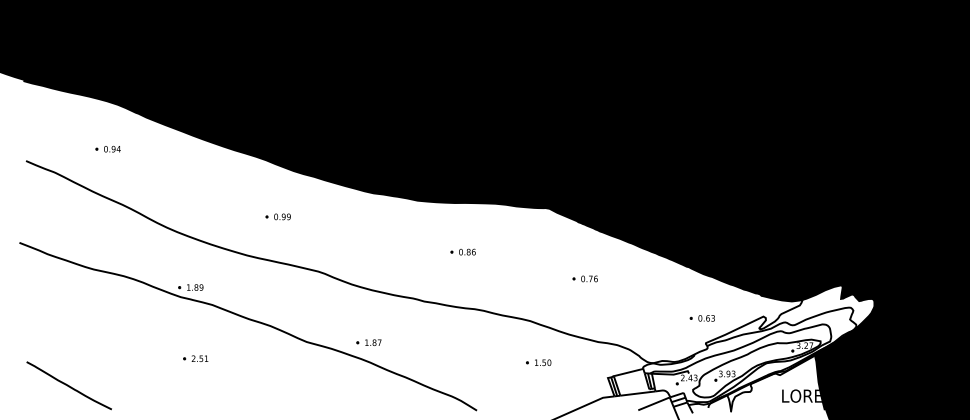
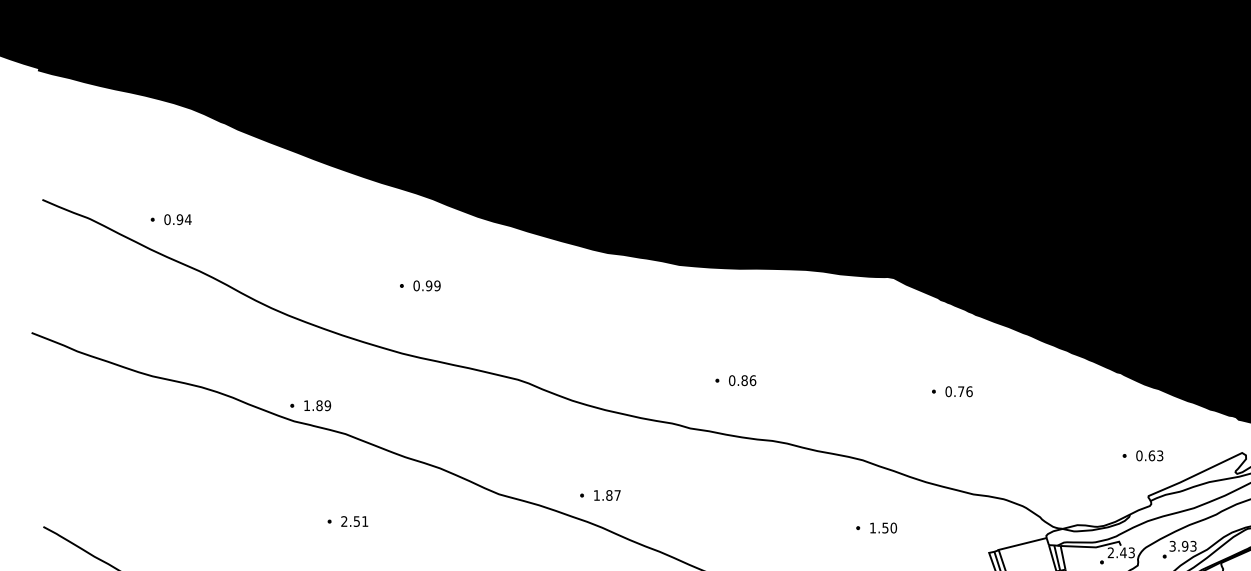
part: (107, 148) -> (169, 218), moved
part: (277, 216) -> (418, 285), moved
part: (462, 251) -> (734, 379), moved
part: (195, 358) -> (347, 521), moved

